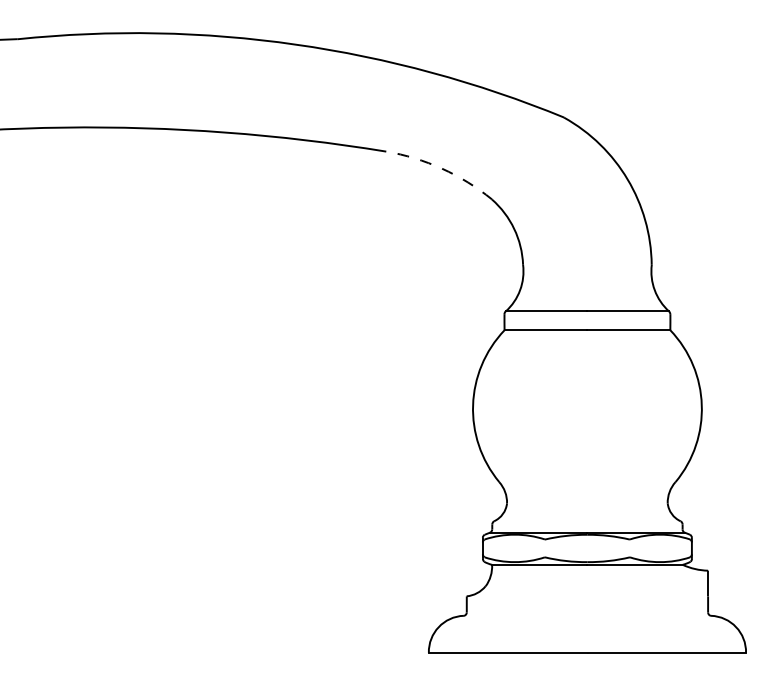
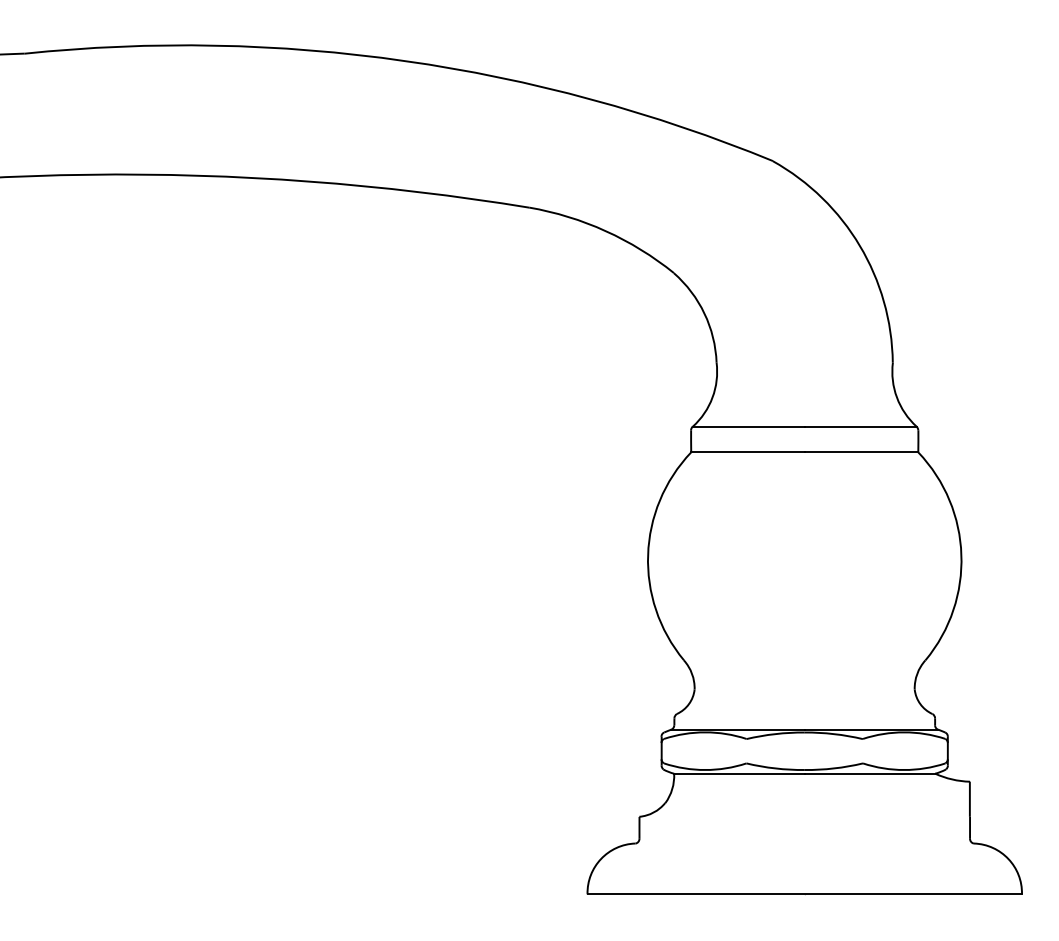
arc: (442, 168) -> (606, 230), dashed -> solid

